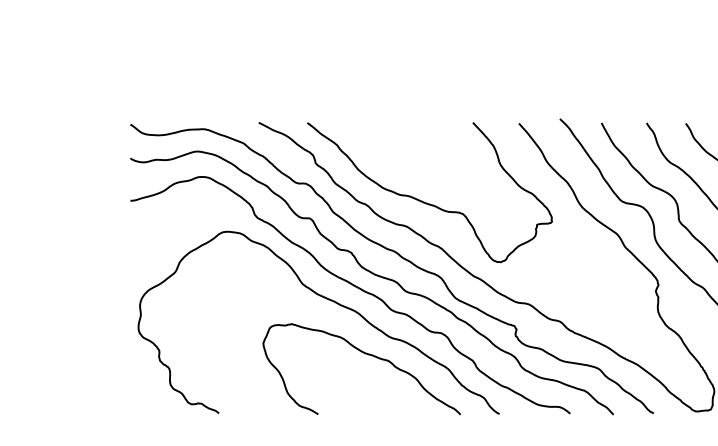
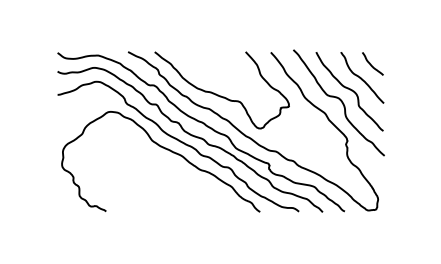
curve: (363, 355) -> (185, 179), removed

